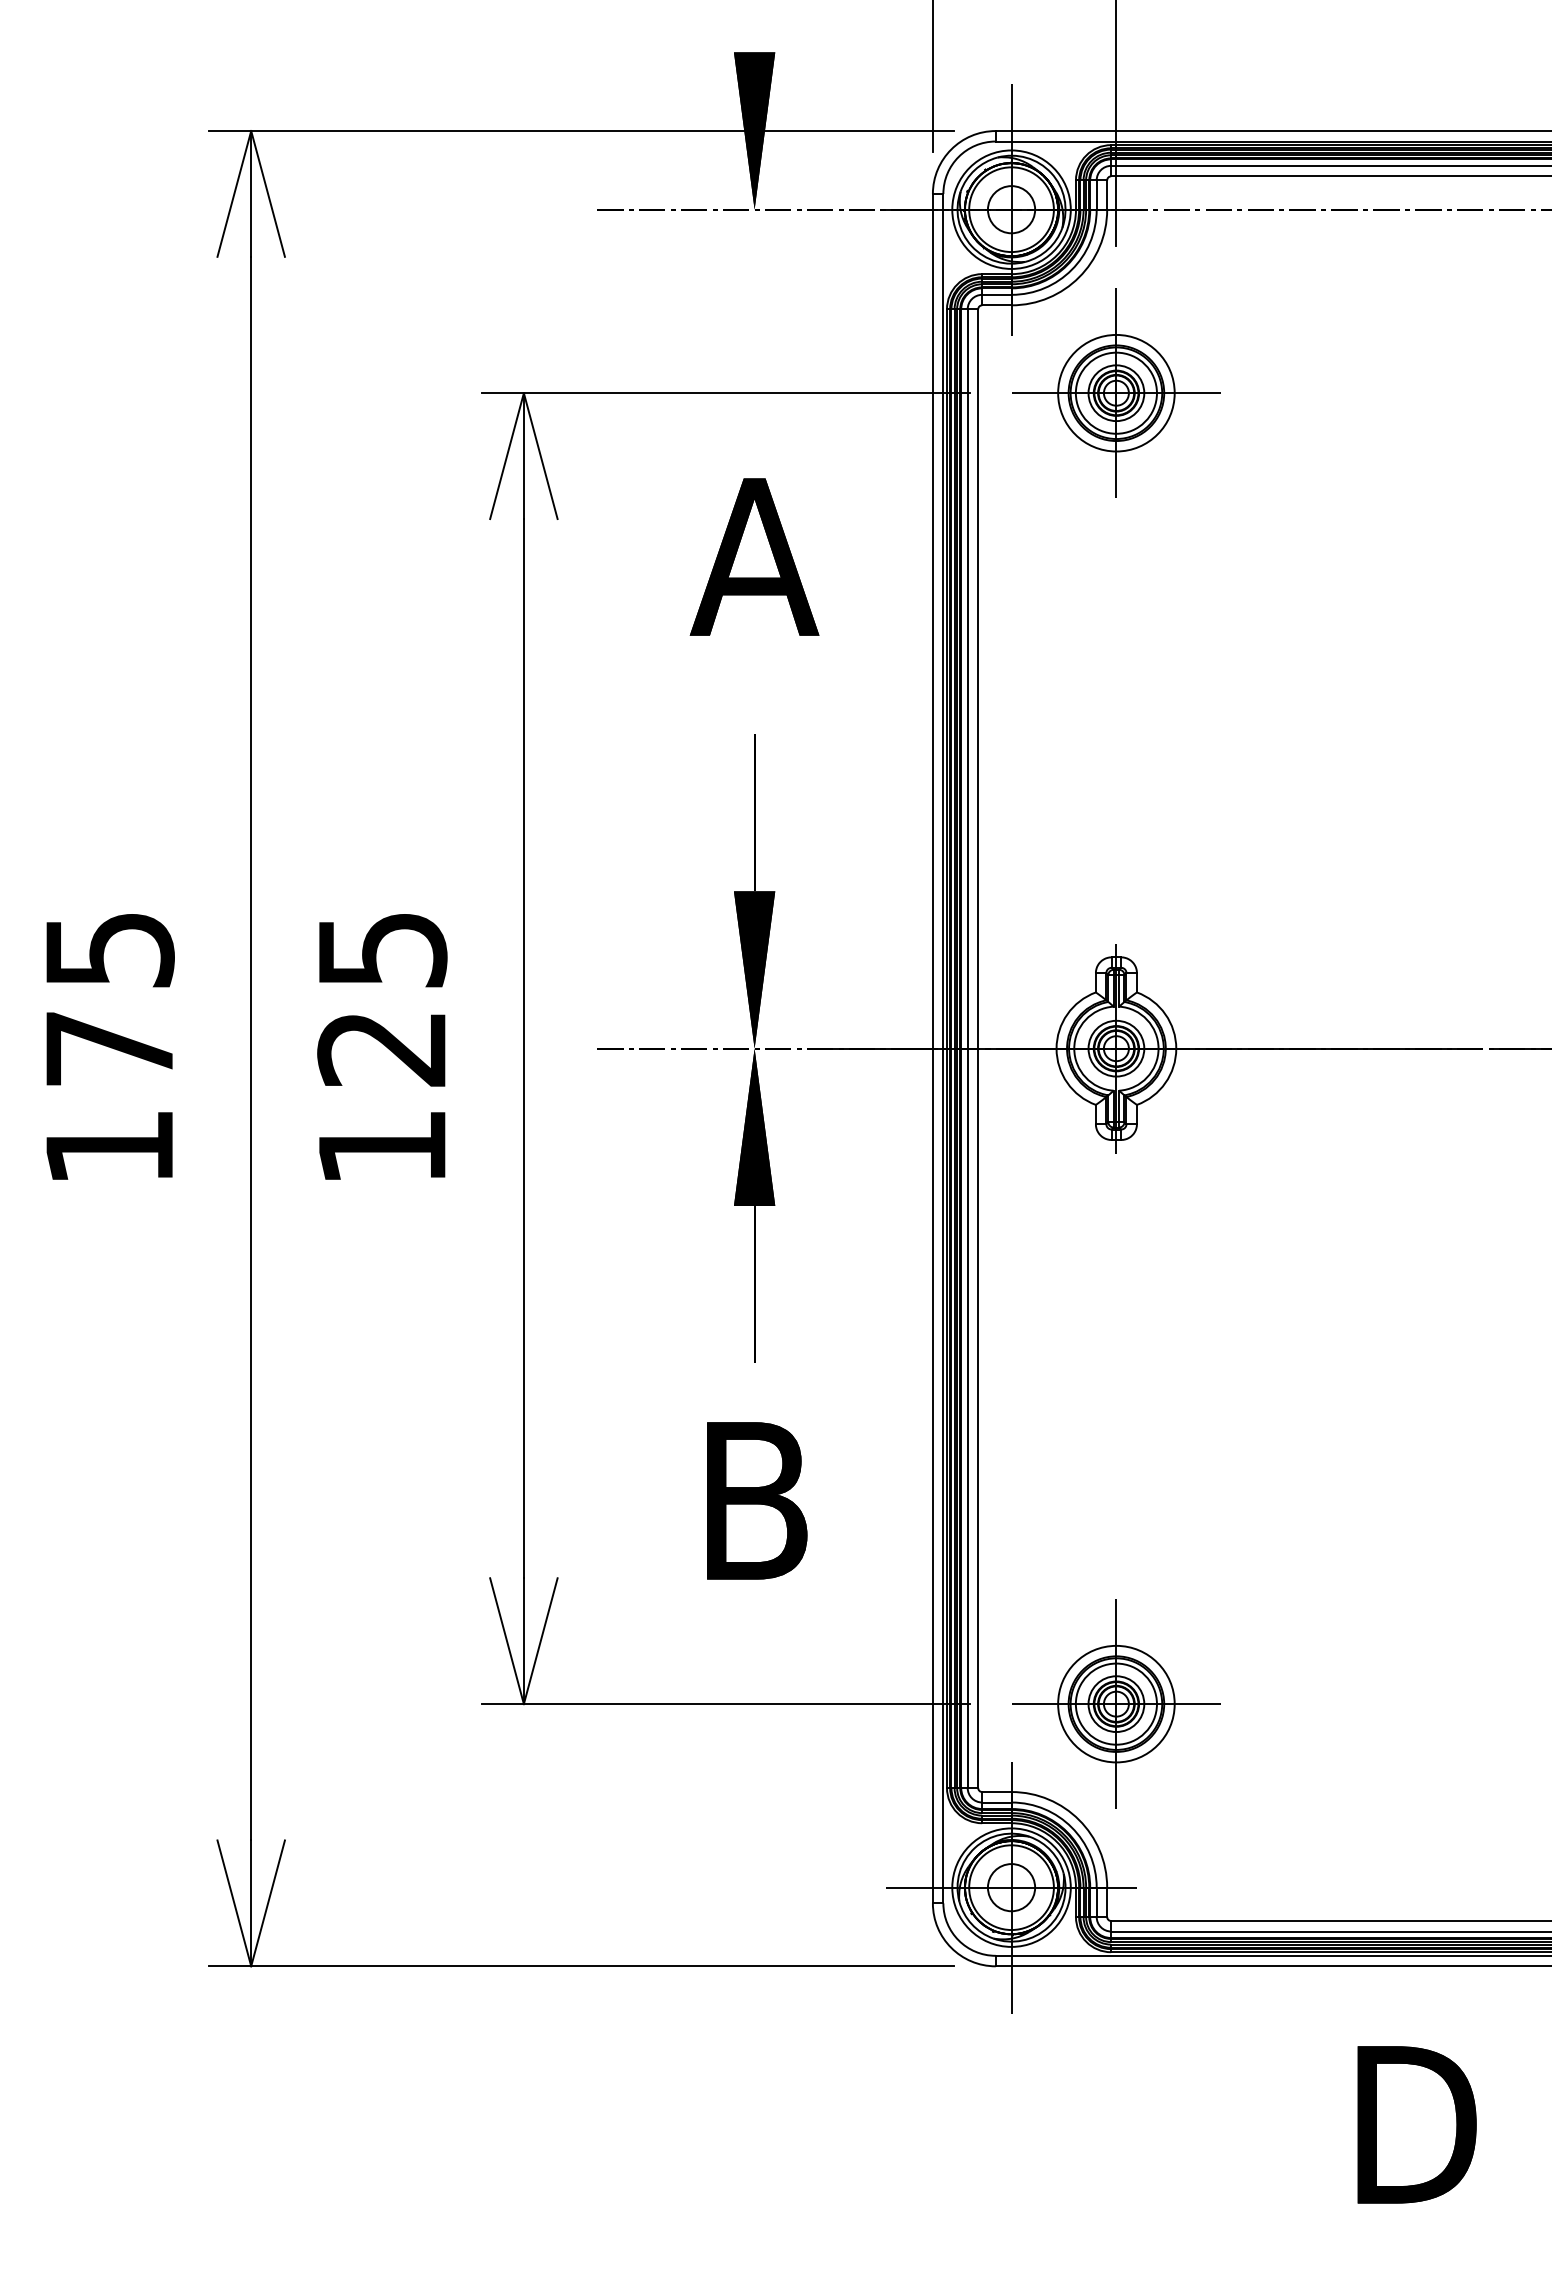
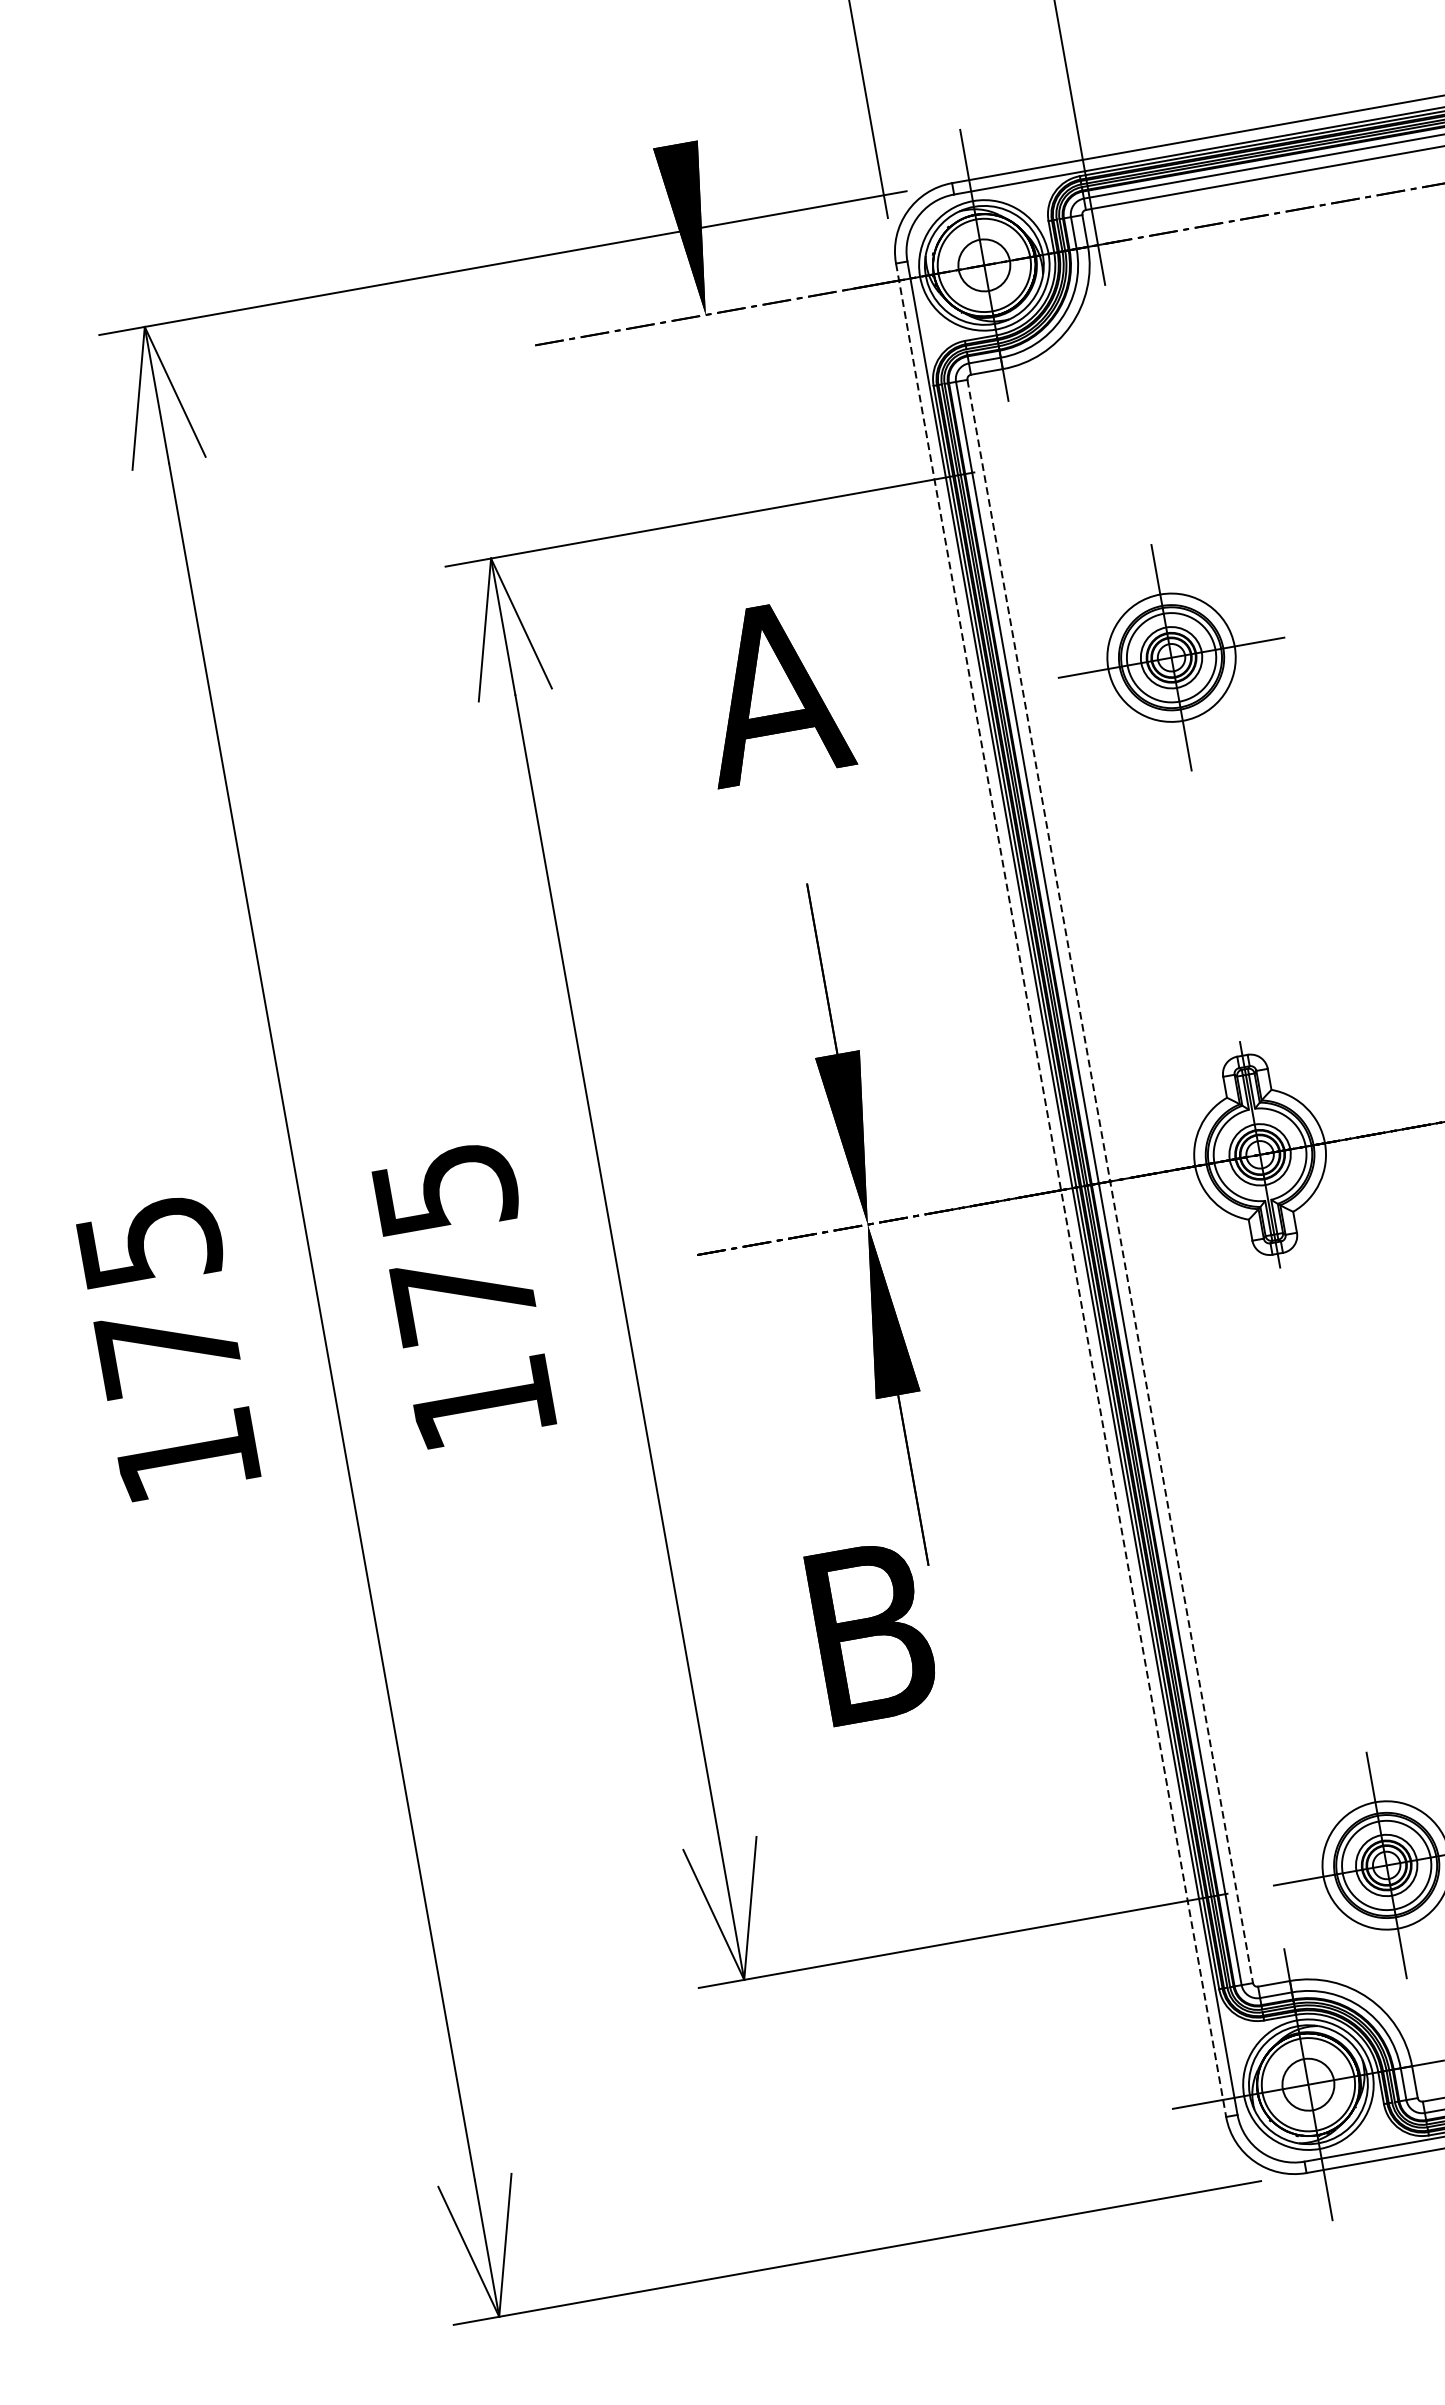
part: (1116, 392) -> (1171, 656), moved
line: (932, 1048) -> (1060, 1190), solid -> dashed
text: (381, 1049) -> (463, 1297), 125 -> 175
line: (978, 1049) -> (1110, 1182), solid -> dashed
text: (757, 1500) -> (873, 1631), moved

